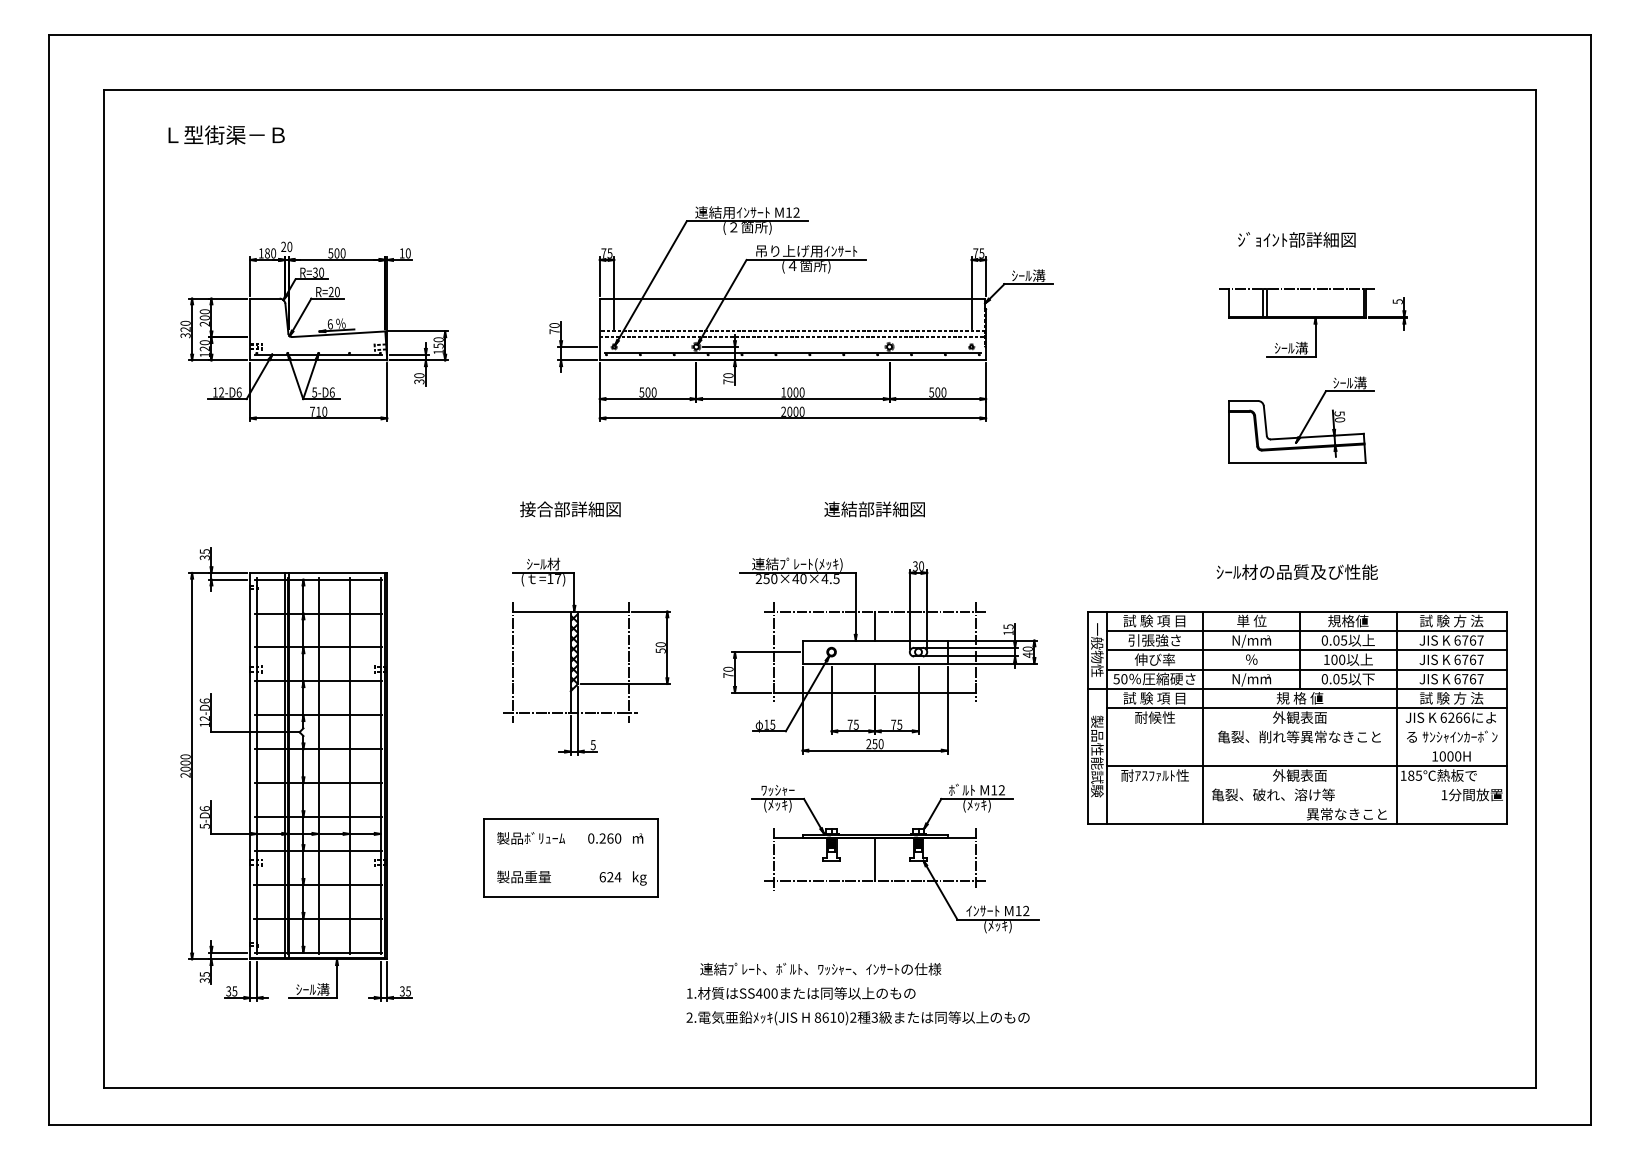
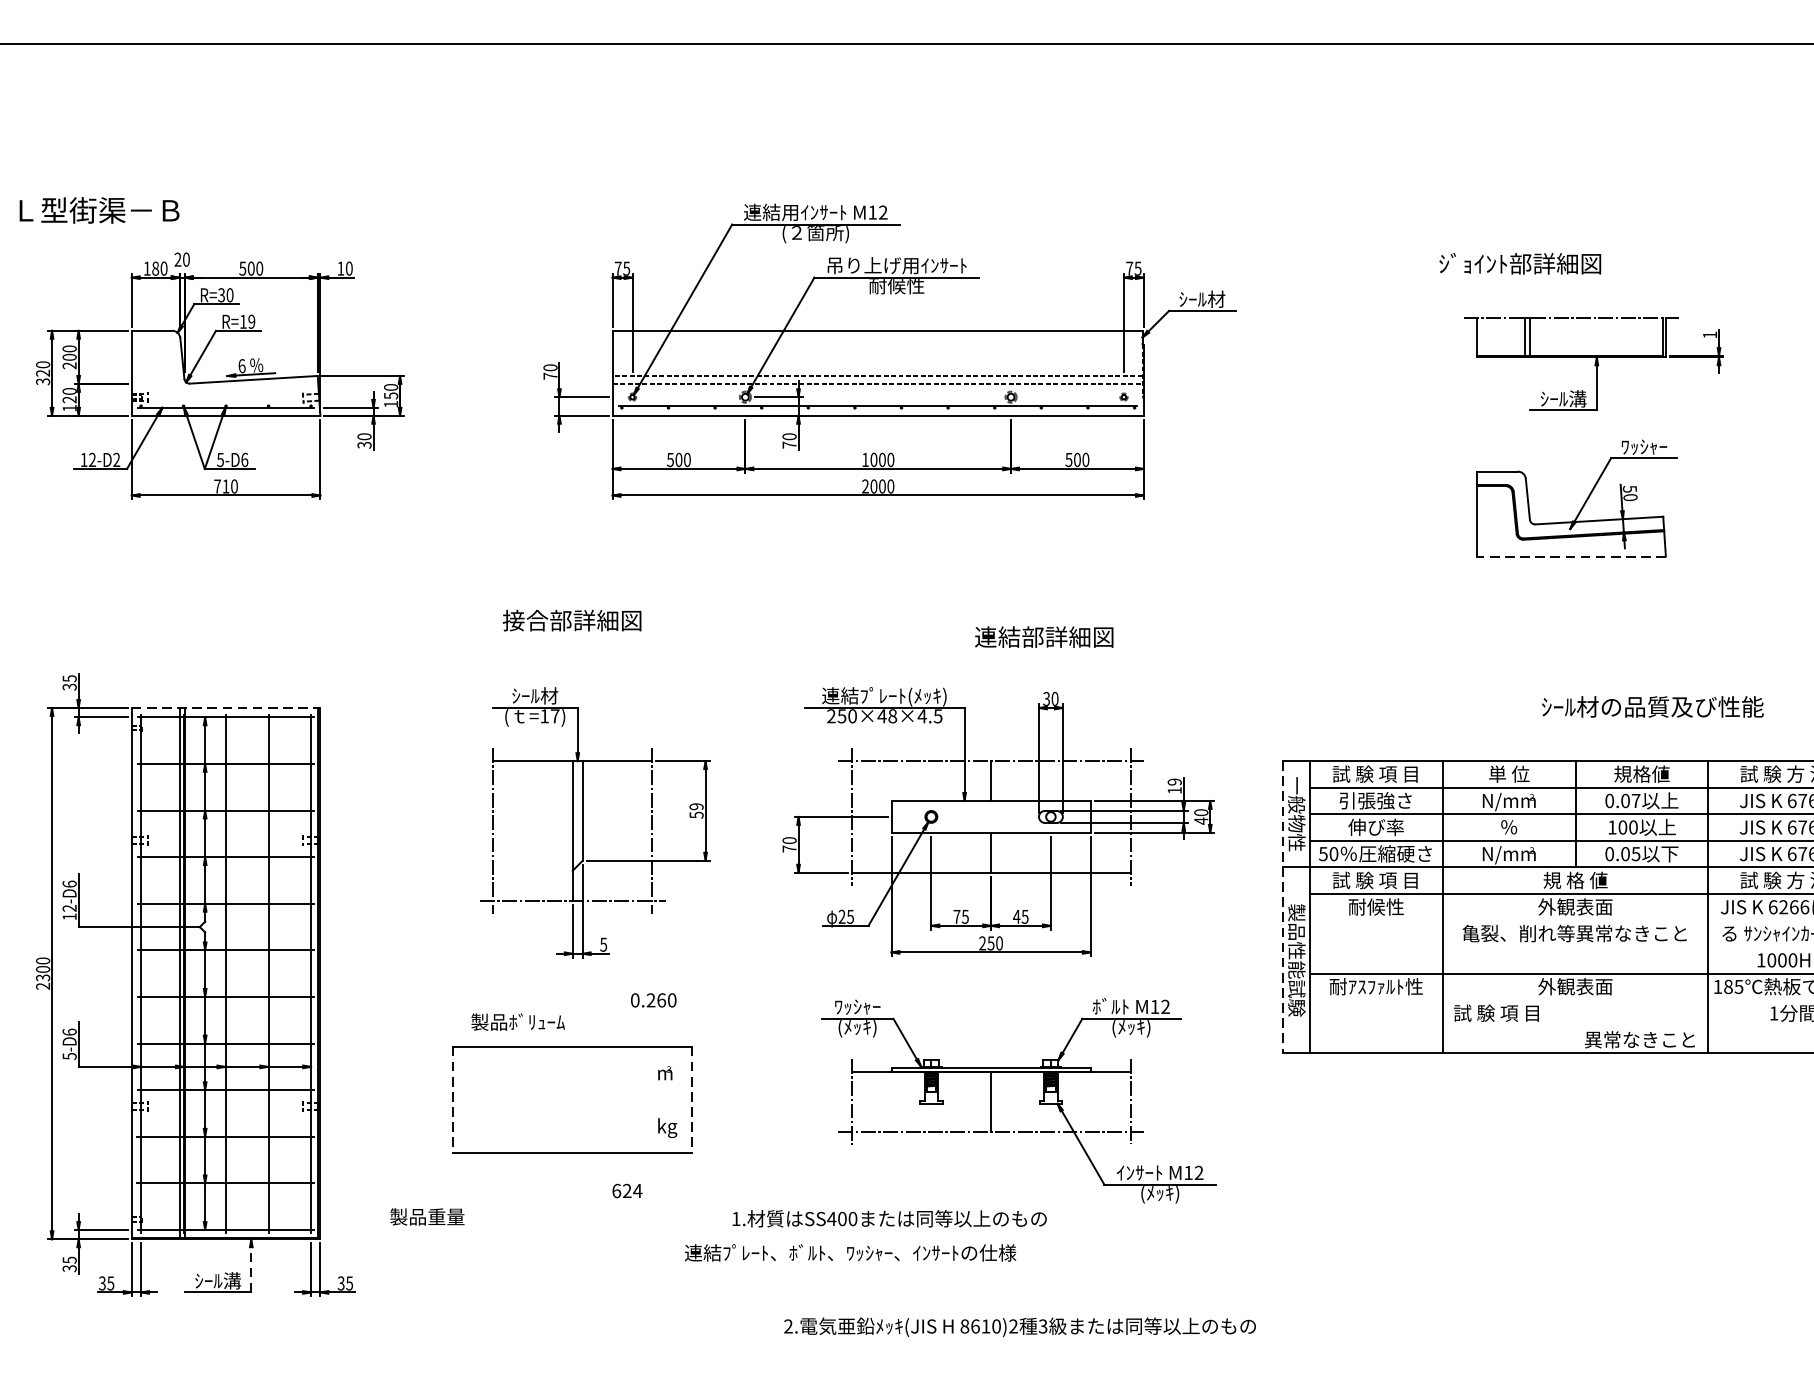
text: (226, 134) -> (99, 209), moved
text: (1296, 239) -> (1519, 263), moved
text: (806, 267) -> (896, 288), (４箇所) -> 耐候性
text: (1038, 275) -> (1215, 299), ｼｰﾙ溝 -> ｼｰﾙ材
text: (333, 292) -> (246, 322), R=20 -> R=19
text: (1397, 301) -> (1709, 334), 5 -> 1
text: (1349, 382) -> (1643, 446), ｼｰﾙ溝 -> ﾜｯｼｬｰ
text: (238, 392) -> (115, 459), 12-D6 -> 12-D2
line: (1297, 462) -> (1572, 556), solid -> dashed
text: (874, 509) -> (1044, 637), moved
text: (1296, 571) -> (1651, 706), moved
line: (318, 572) -> (225, 707), solid -> dashed
text: (803, 578) -> (892, 715), 250×40×4.5 -> 250×48×4.5
text: (1008, 626) -> (1174, 781), 15 -> 19
text: (1343, 640) -> (1635, 800), 0.05 -> 0.07
text: (660, 644) -> (696, 806), 50 -> 59
hatch: (574, 650) -> (577, 814), removed
line: (1087, 718) -> (1283, 908), solid -> dashed
text: (766, 724) -> (841, 916), 15 -> 25
text: (893, 724) -> (1016, 916), 75 -> 45
text: (185, 768) -> (42, 976), 2000 -> 2300
text: (1272, 794) -> (1537, 1012), 亀裂、破れ、溶け等 -> 試 験 項 目
text: (530, 838) -> (517, 1022), moved
text: (604, 838) -> (653, 1000), moved
line: (483, 857) -> (452, 1099), solid -> dashed
line: (657, 857) -> (691, 1099), solid -> dashed
text: (523, 876) -> (426, 1216), moved
text: (610, 877) -> (627, 1191), moved
text: (820, 968) -> (850, 1251), moved
line: (337, 978) -> (251, 1265), solid -> dashed
text: (801, 993) -> (890, 1218), moved
text: (857, 1018) -> (1019, 1327), moved

